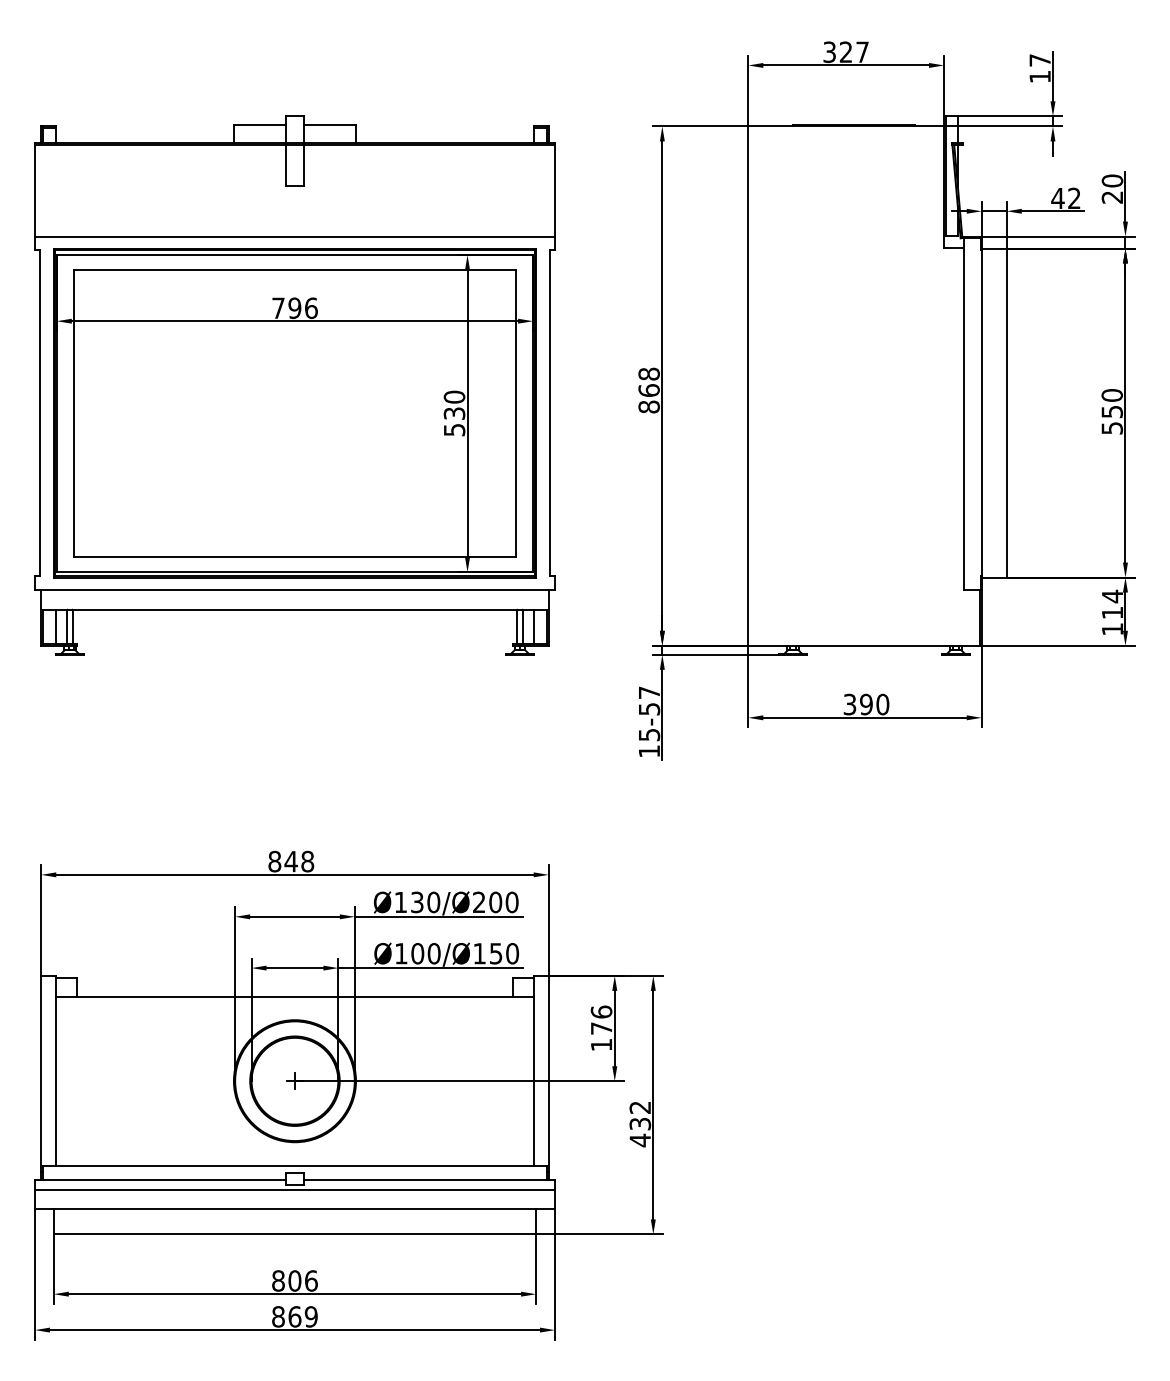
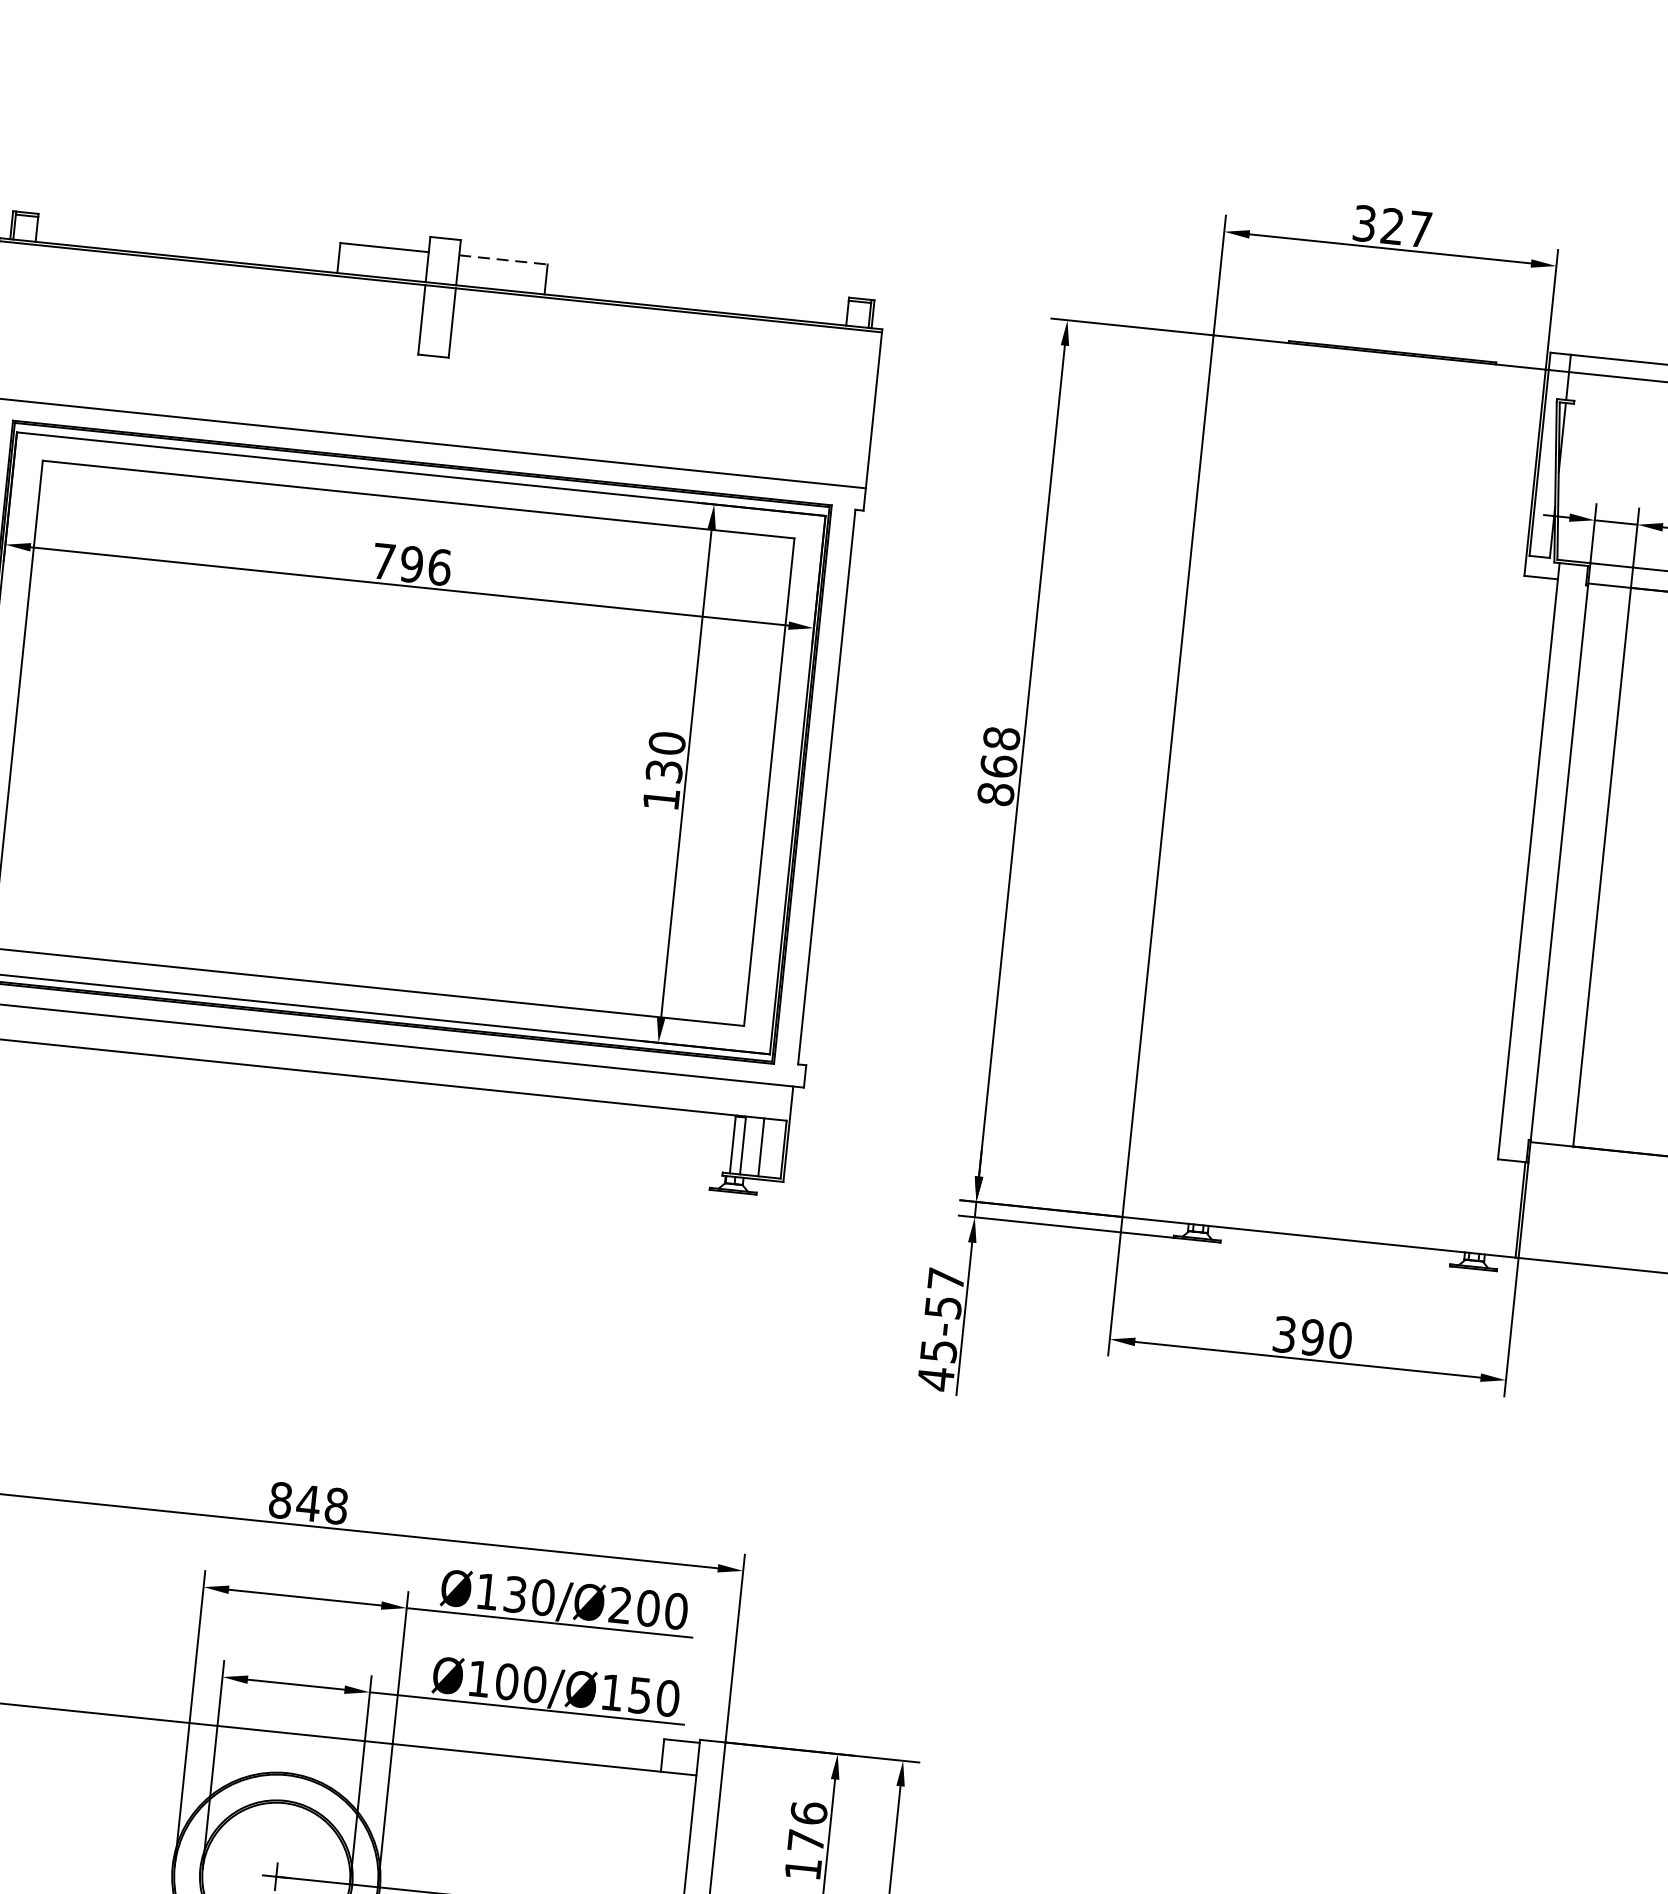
line: (330, 125) -> (504, 260), solid -> dashed
text: (454, 430) -> (661, 799), 530 -> 130
text: (649, 751) -> (936, 1379), 15-57 -> 45-57

